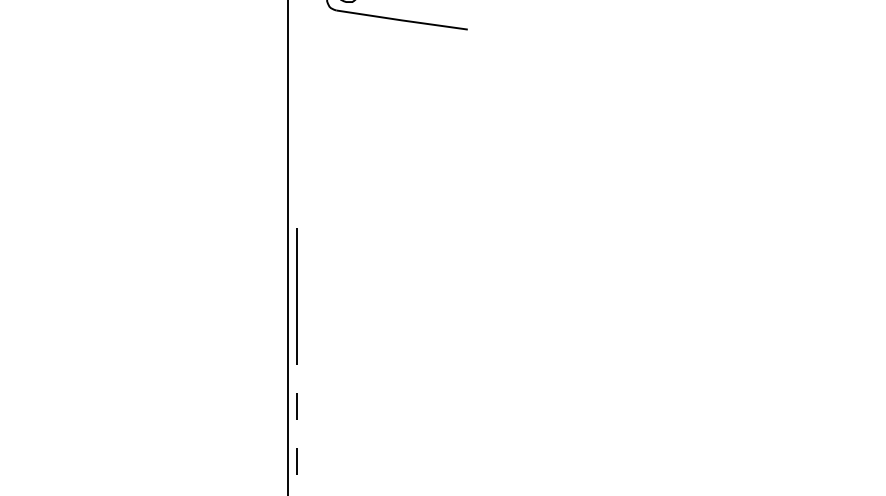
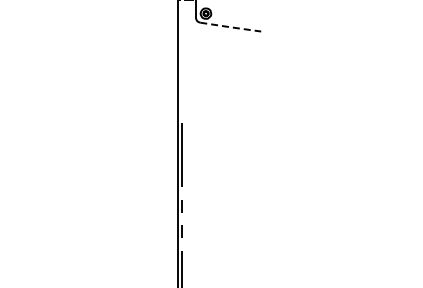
line: (401, 20) -> (230, 27), solid -> dashed

